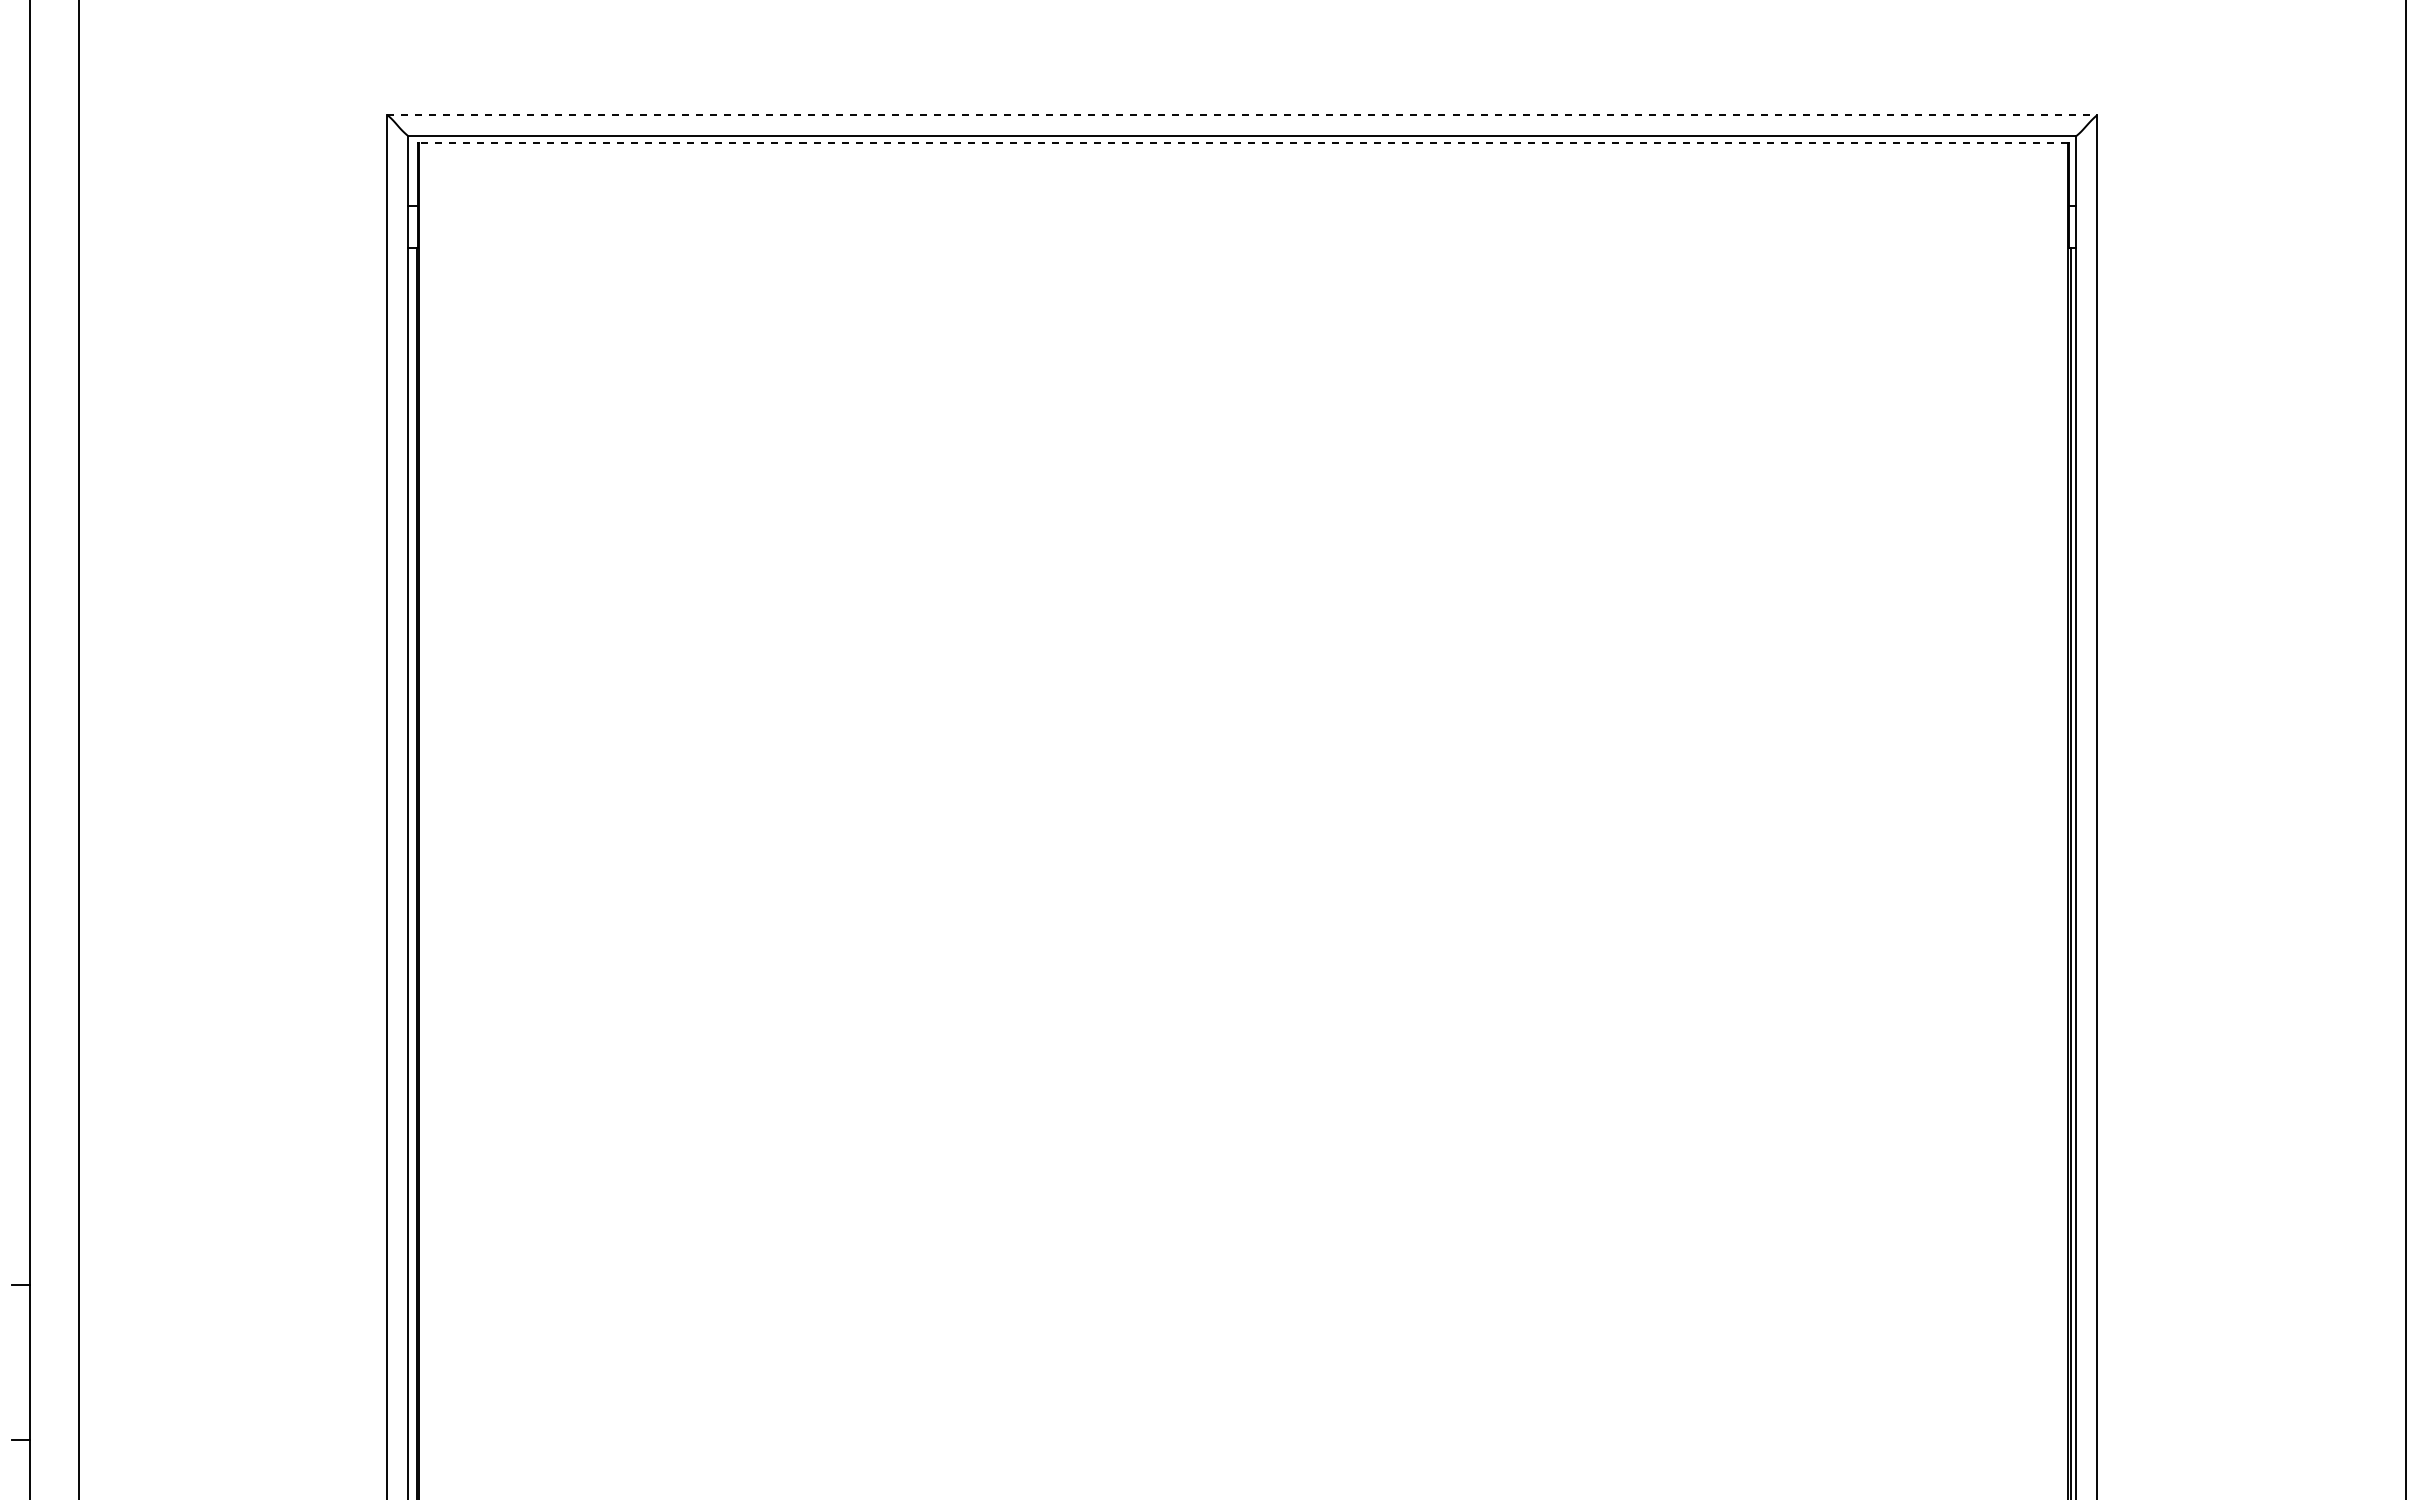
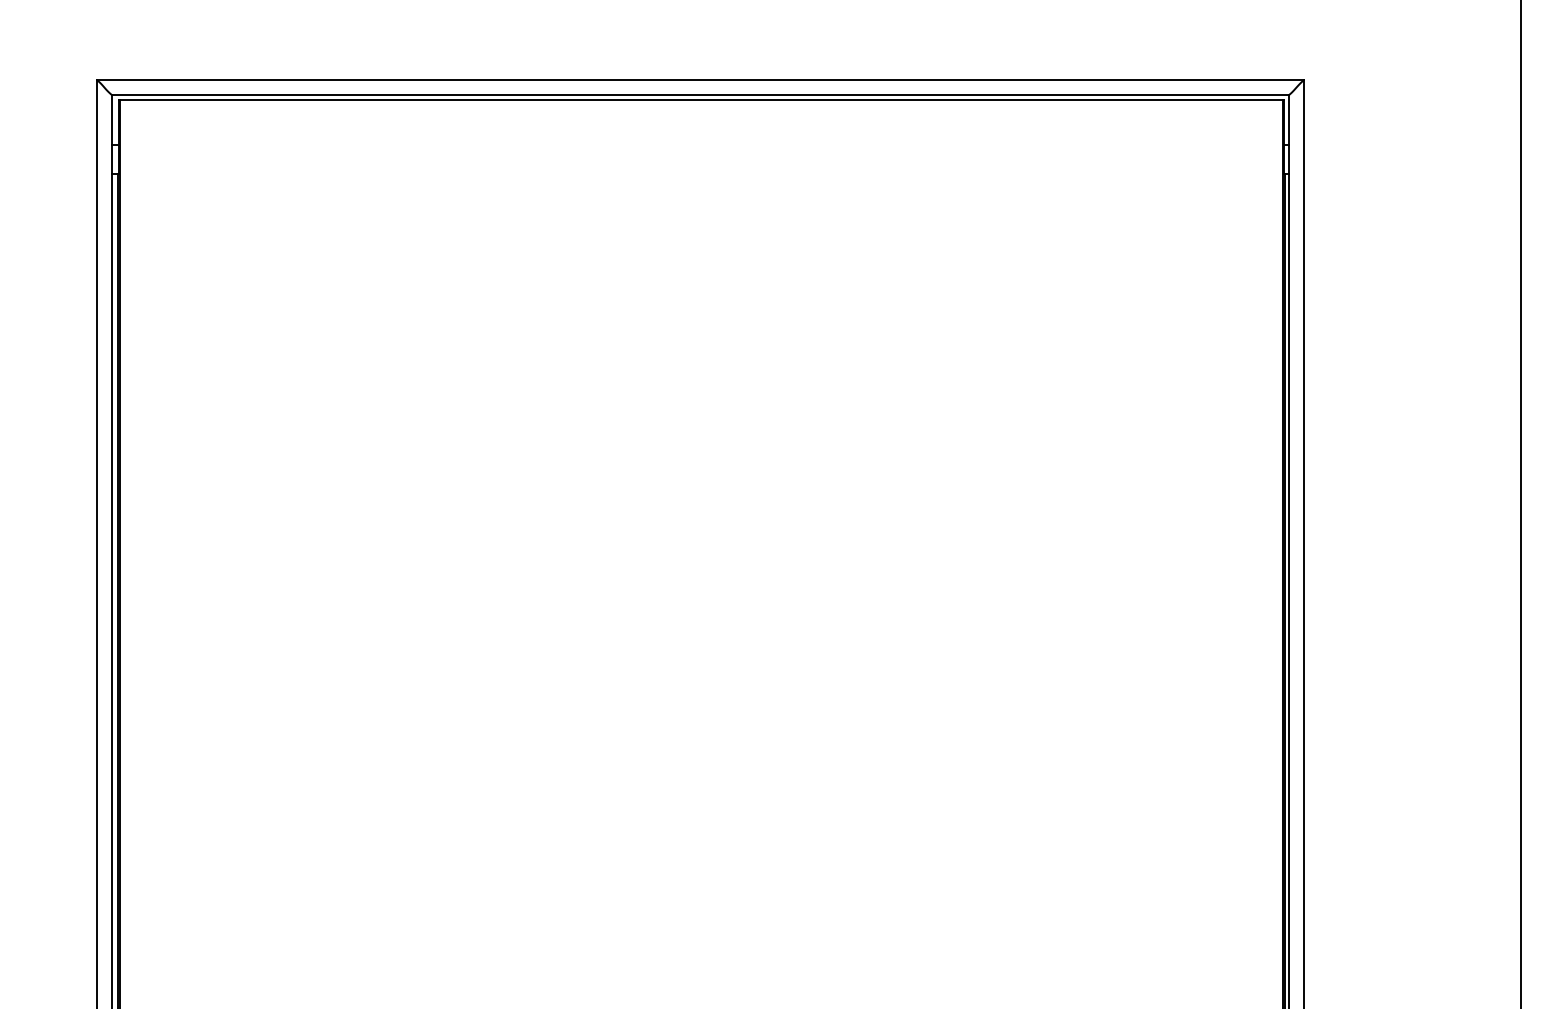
line: (1242, 115) -> (700, 80), dashed -> solid
line: (1243, 143) -> (701, 100), dashed -> solid

